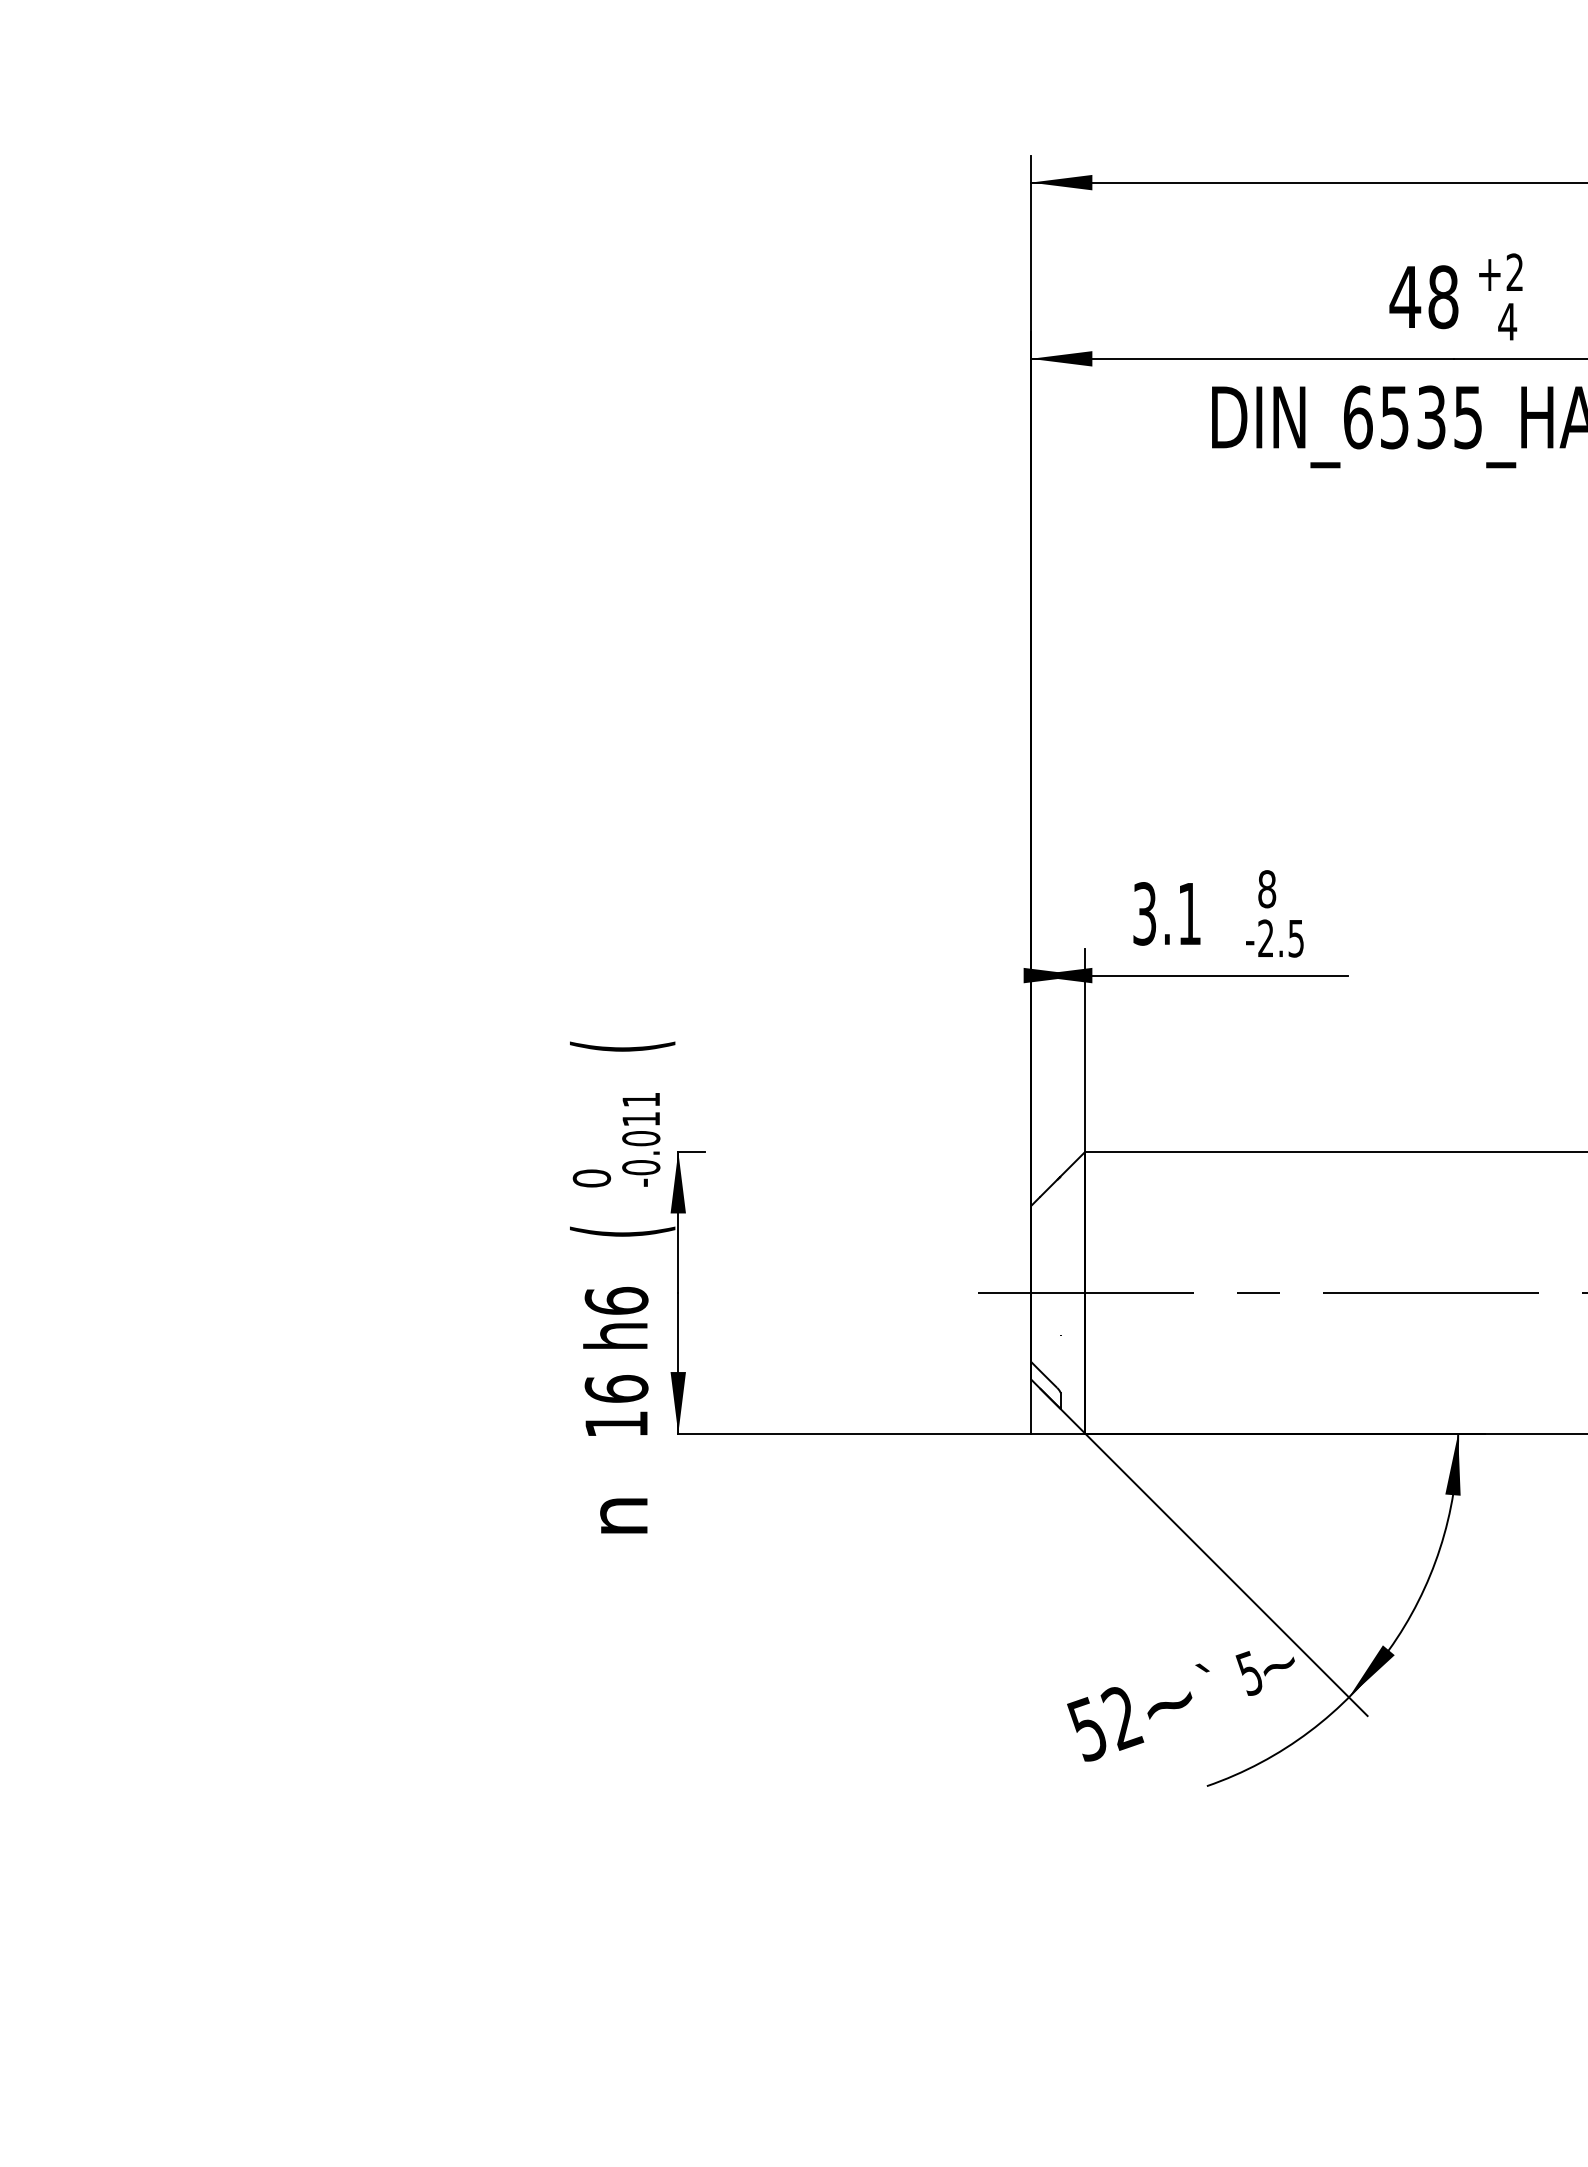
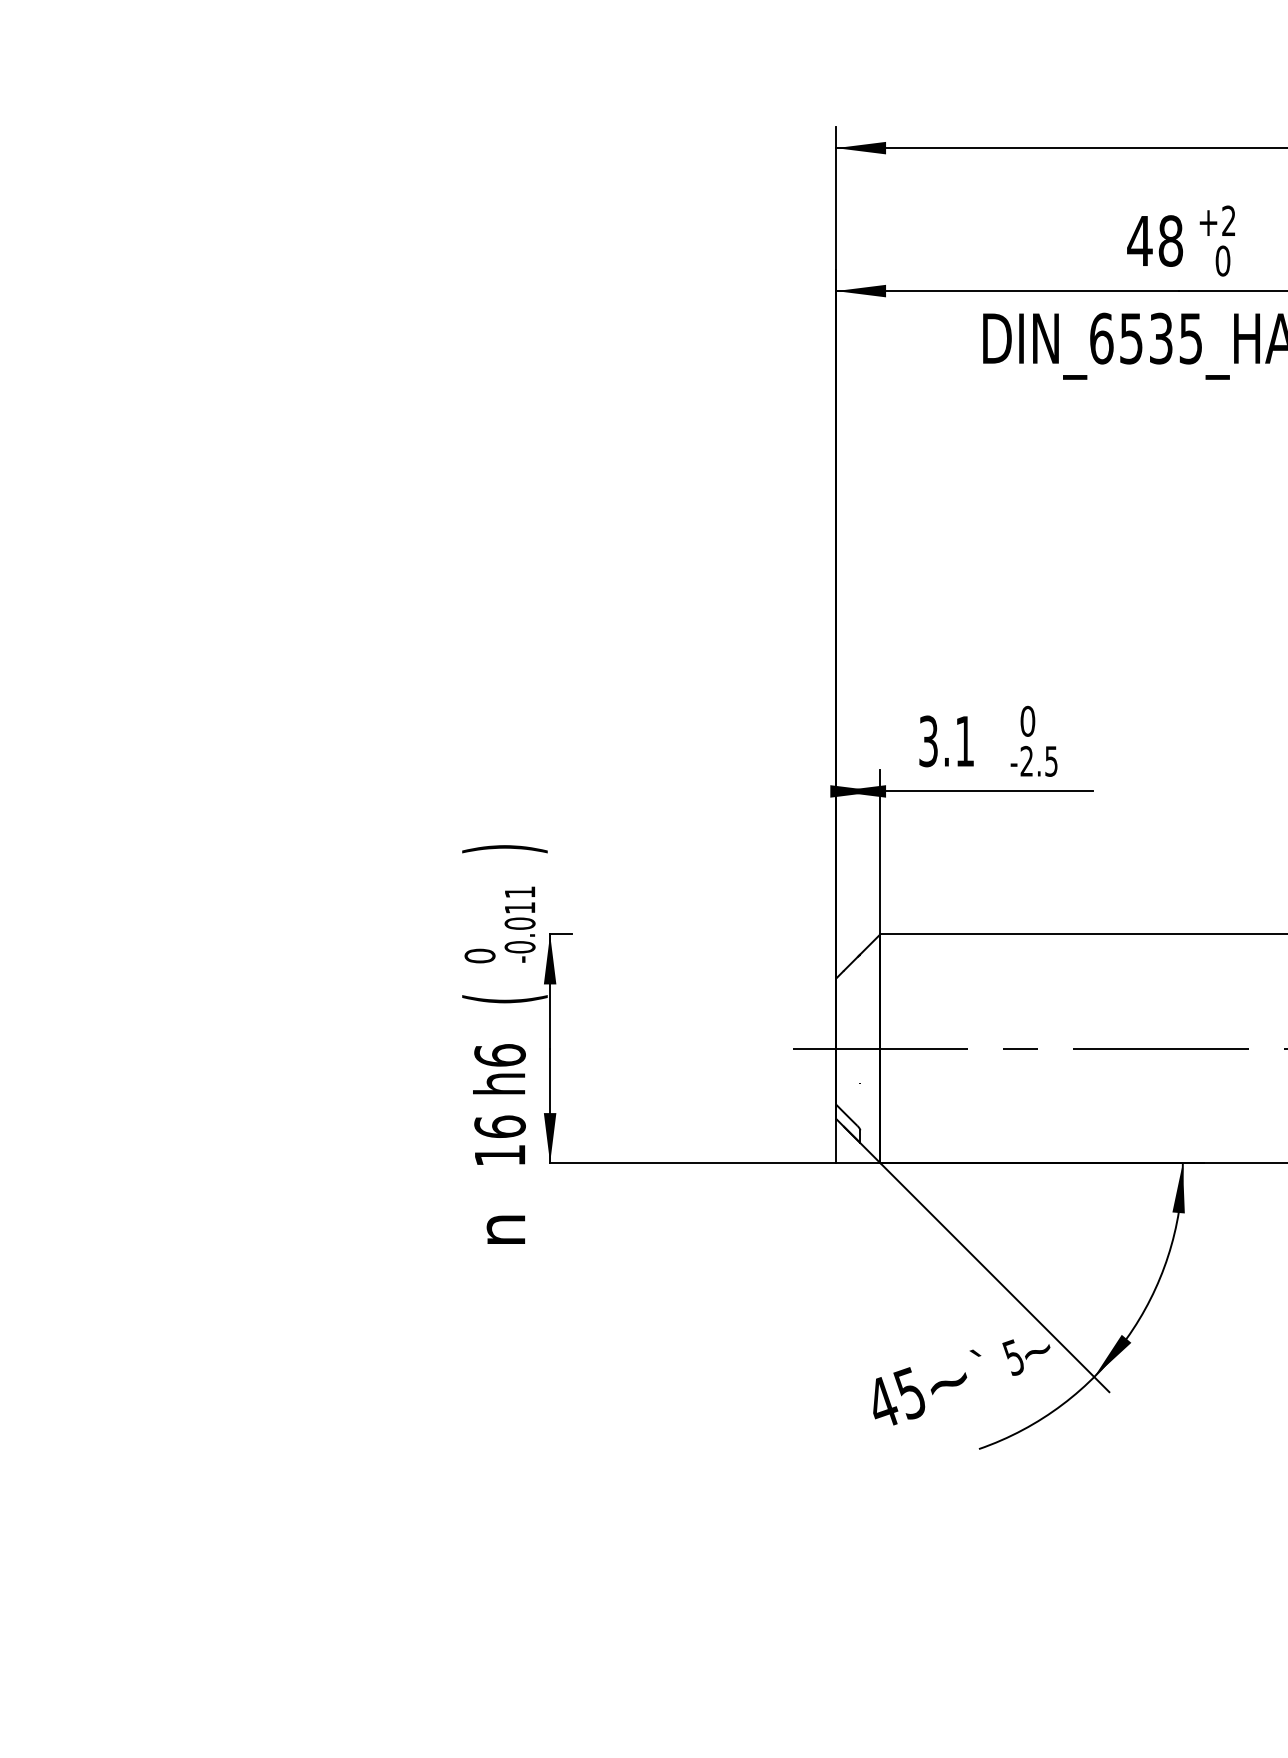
text: (1507, 321) -> (1222, 260), 4 -> 0
text: (1266, 889) -> (1027, 721), 8 -> 0
text: (622, 1047) -> (504, 849), ( -> )
text: (1105, 1723) -> (896, 1398), 52 -> 45

